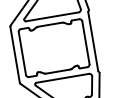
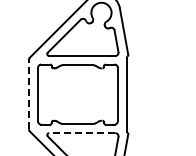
line: (14, 54) -> (28, 94), solid -> dashed
line: (62, 78) -> (81, 133), solid -> dashed

